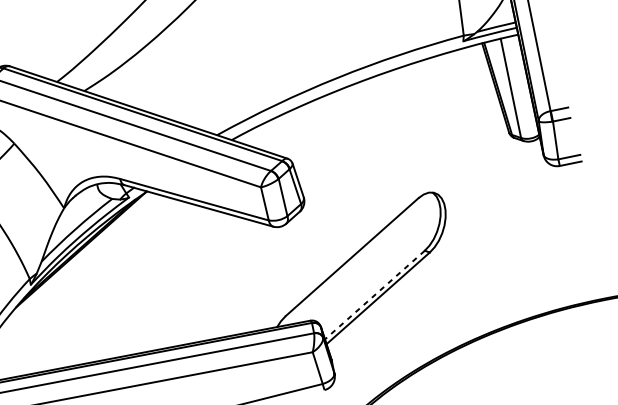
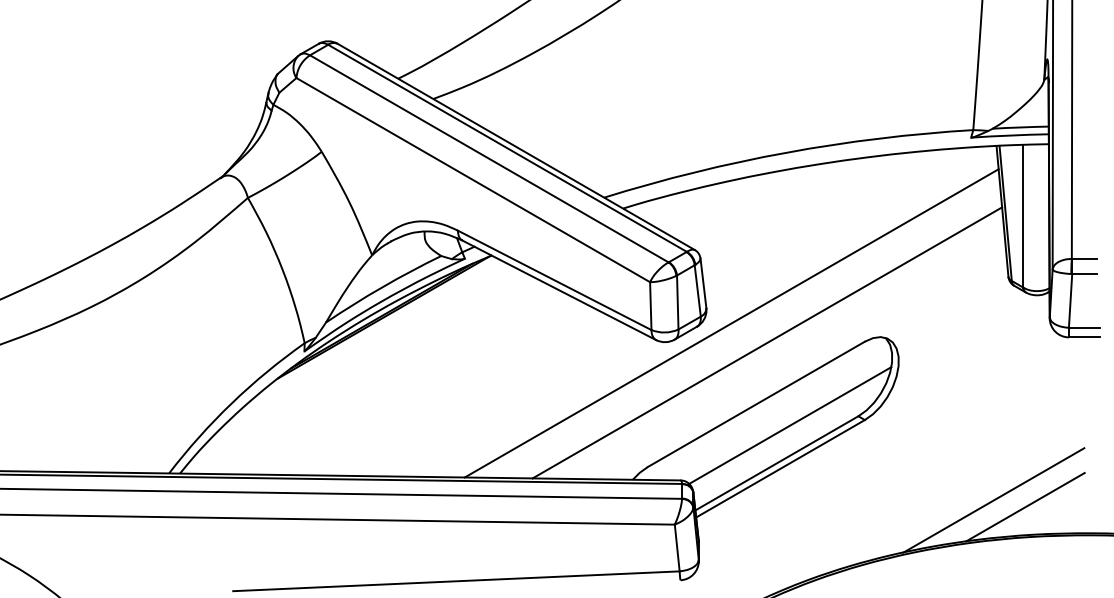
line: (323, 204) -> (731, 323), added
line: (351, 212) -> (767, 342), added
line: (378, 266) -> (790, 425), added
line: (553, 289) -> (1025, 506), added
line: (530, 290) -> (993, 500), added
line: (374, 295) -> (776, 463), dashed -> solid

